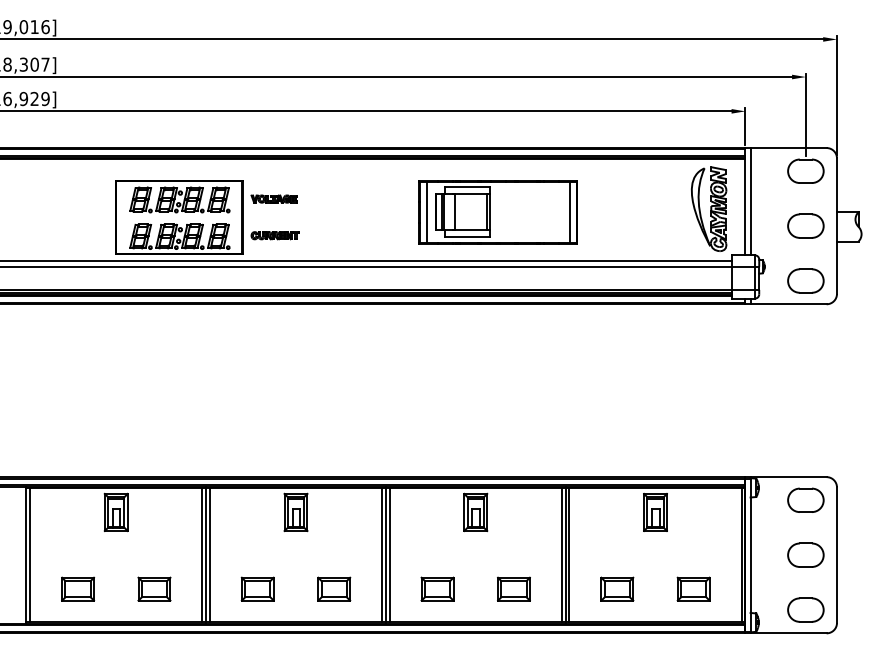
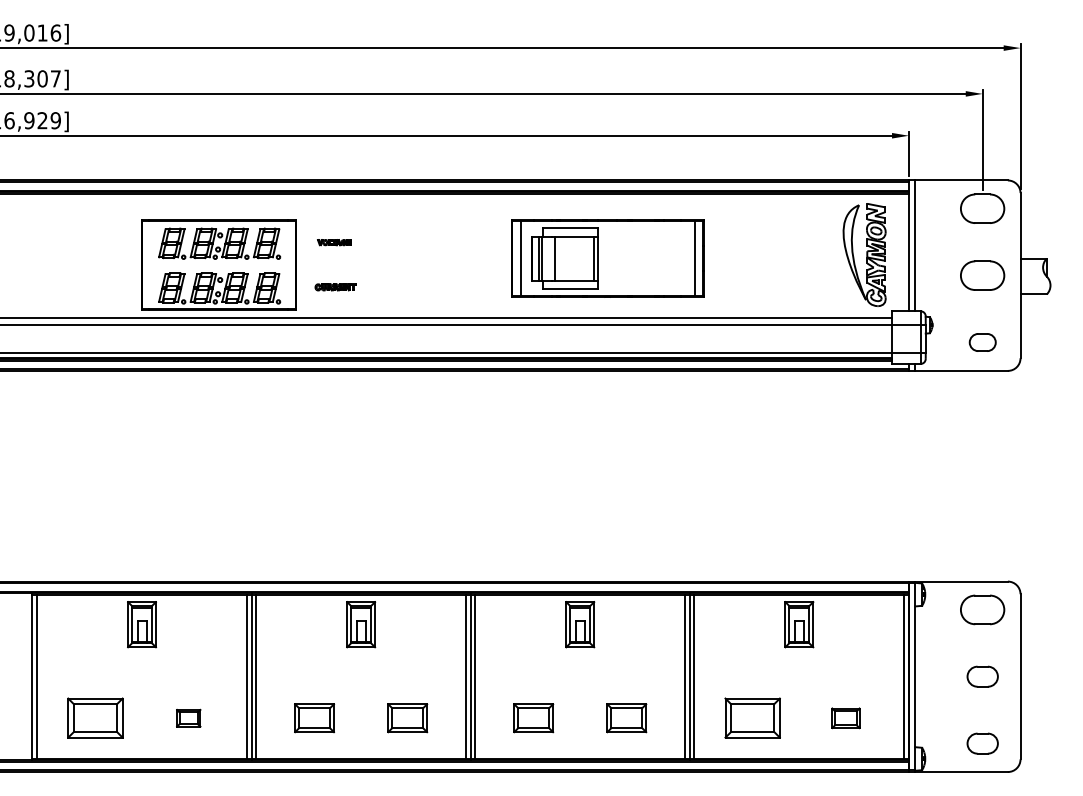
part: (274, 198) -> (334, 242), size x0.6
part: (274, 235) -> (335, 287), size x0.7
part: (805, 280) -> (982, 342), size x0.6
part: (805, 554) -> (982, 676), size x0.7
part: (78, 589) -> (95, 718), size x1.4
part: (154, 589) -> (188, 718), size x0.6
part: (617, 589) -> (752, 718), size x1.4
part: (693, 589) -> (845, 718), size x0.7
part: (805, 609) -> (982, 743), size x0.7

